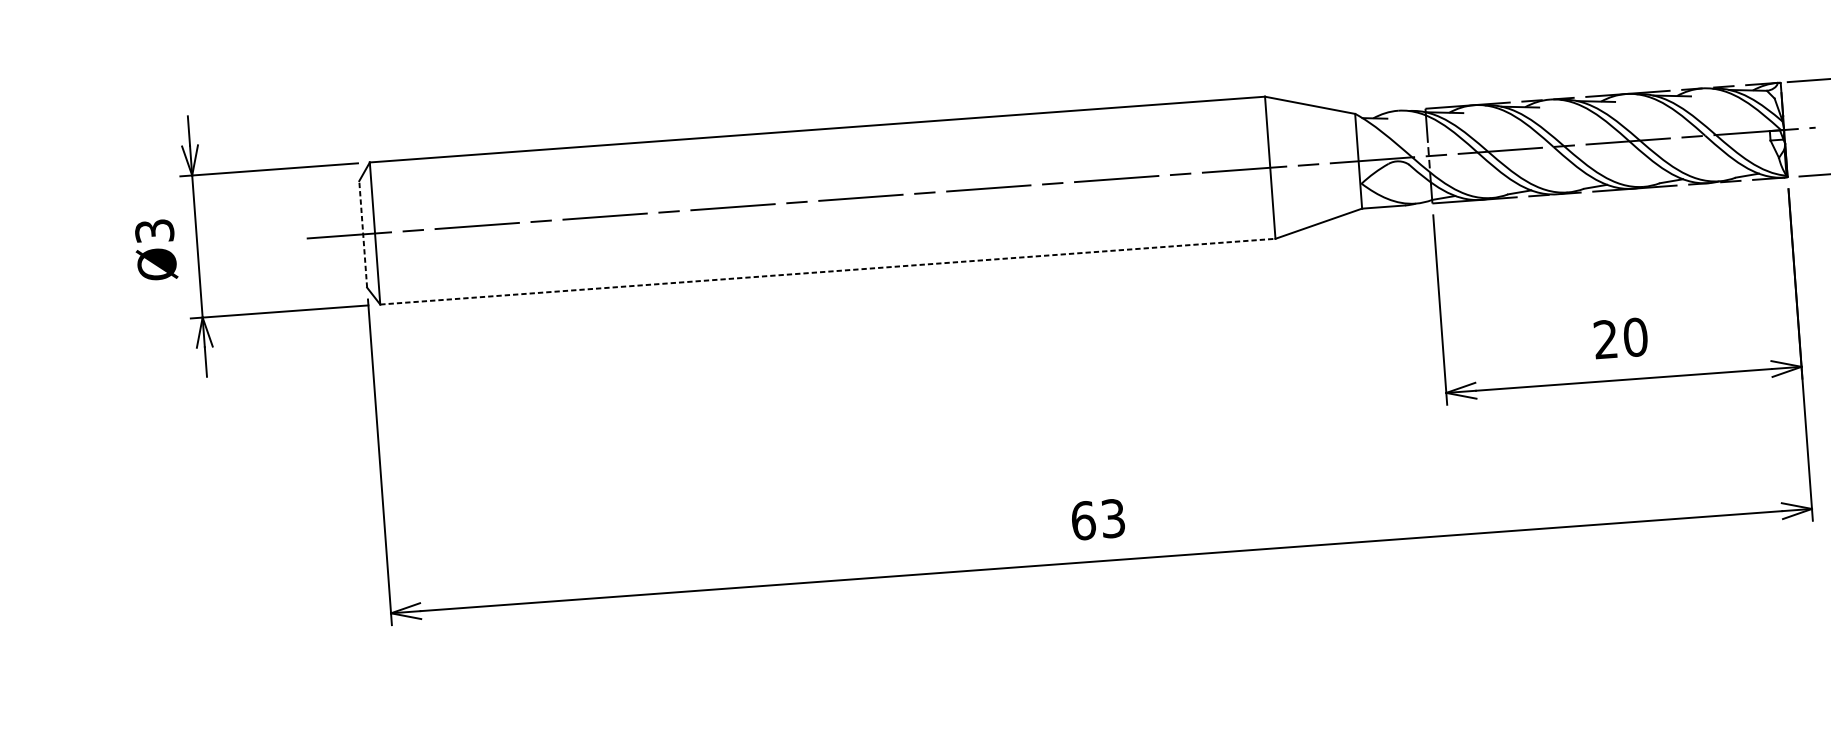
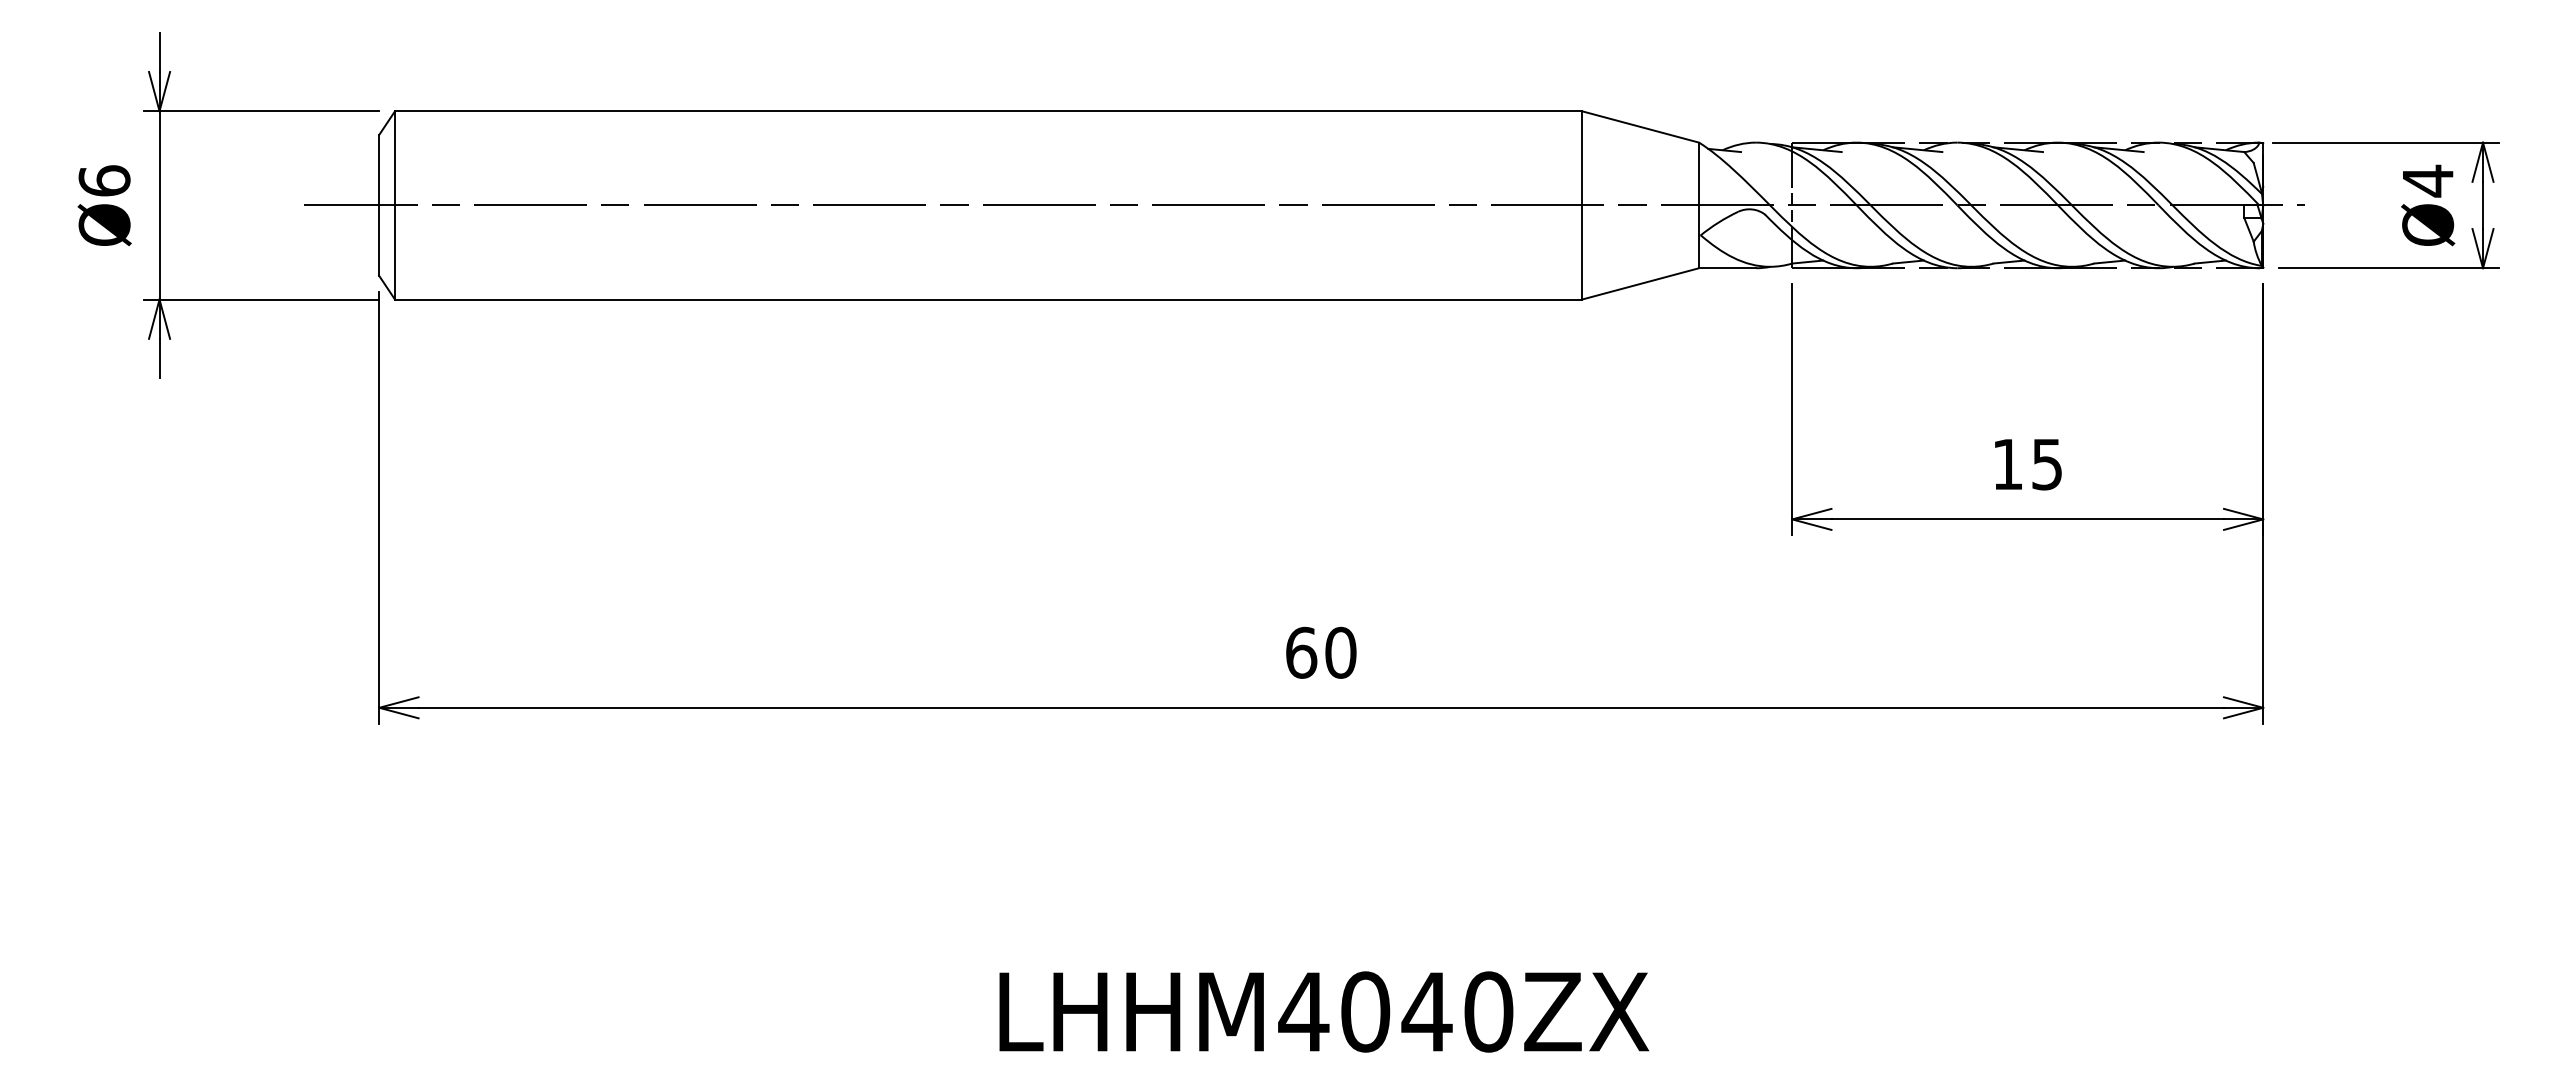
text: (154, 230) -> (104, 180), Ø3 -> Ø6
line: (363, 234) -> (379, 205), dashed -> solid
line: (827, 271) -> (988, 299), dashed -> solid
text: (1620, 338) -> (2027, 464), 20 -> 15
text: (1112, 518) -> (1340, 652), 63 -> 60

